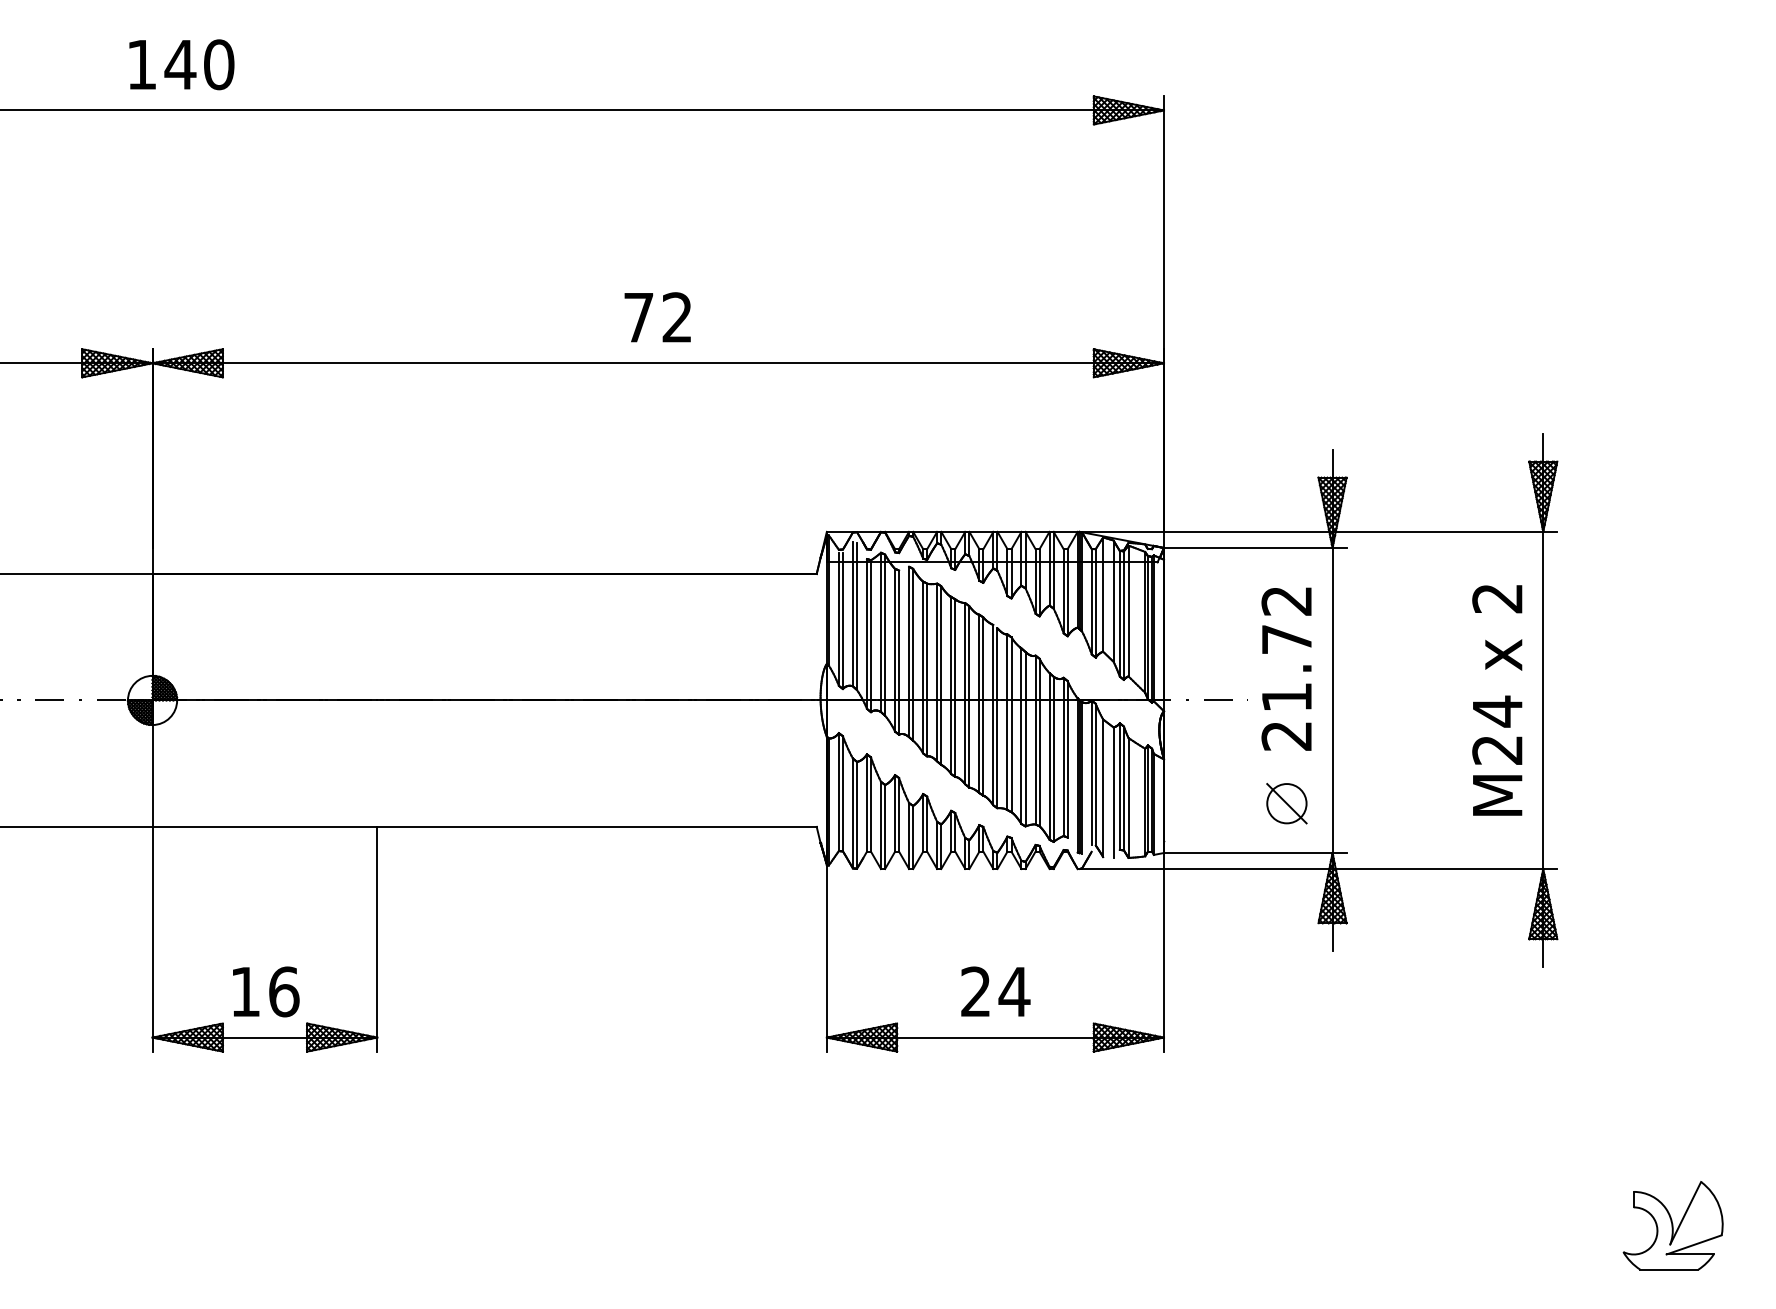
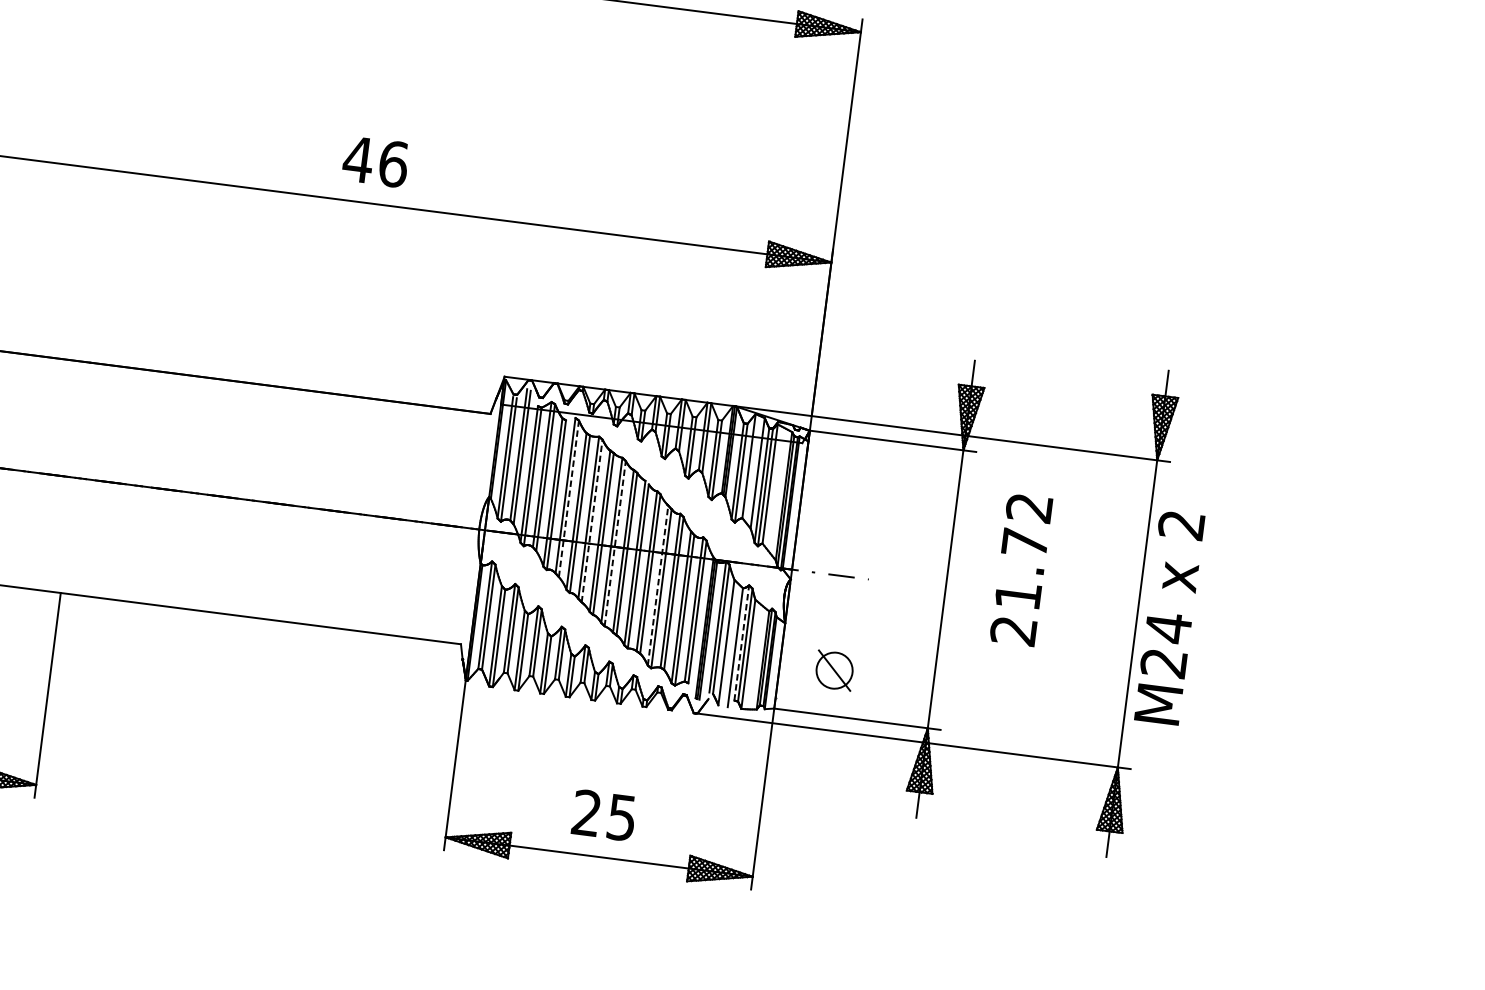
text: (657, 317) -> (375, 161), 72 -> 46
line: (913, 654) -> (569, 498), solid -> dashed
text: (1286, 668) -> (1021, 569), moved
line: (941, 675) -> (592, 520), solid -> dashed
line: (969, 696) -> (615, 543), solid -> dashed
text: (1497, 700) -> (1169, 618), moved
line: (1021, 736) -> (658, 585), solid -> dashed
line: (1119, 786) -> (741, 642), solid -> dashed
part: (1286, 803) -> (834, 670), moved
text: (1014, 992) -> (621, 818), 24 -> 25

